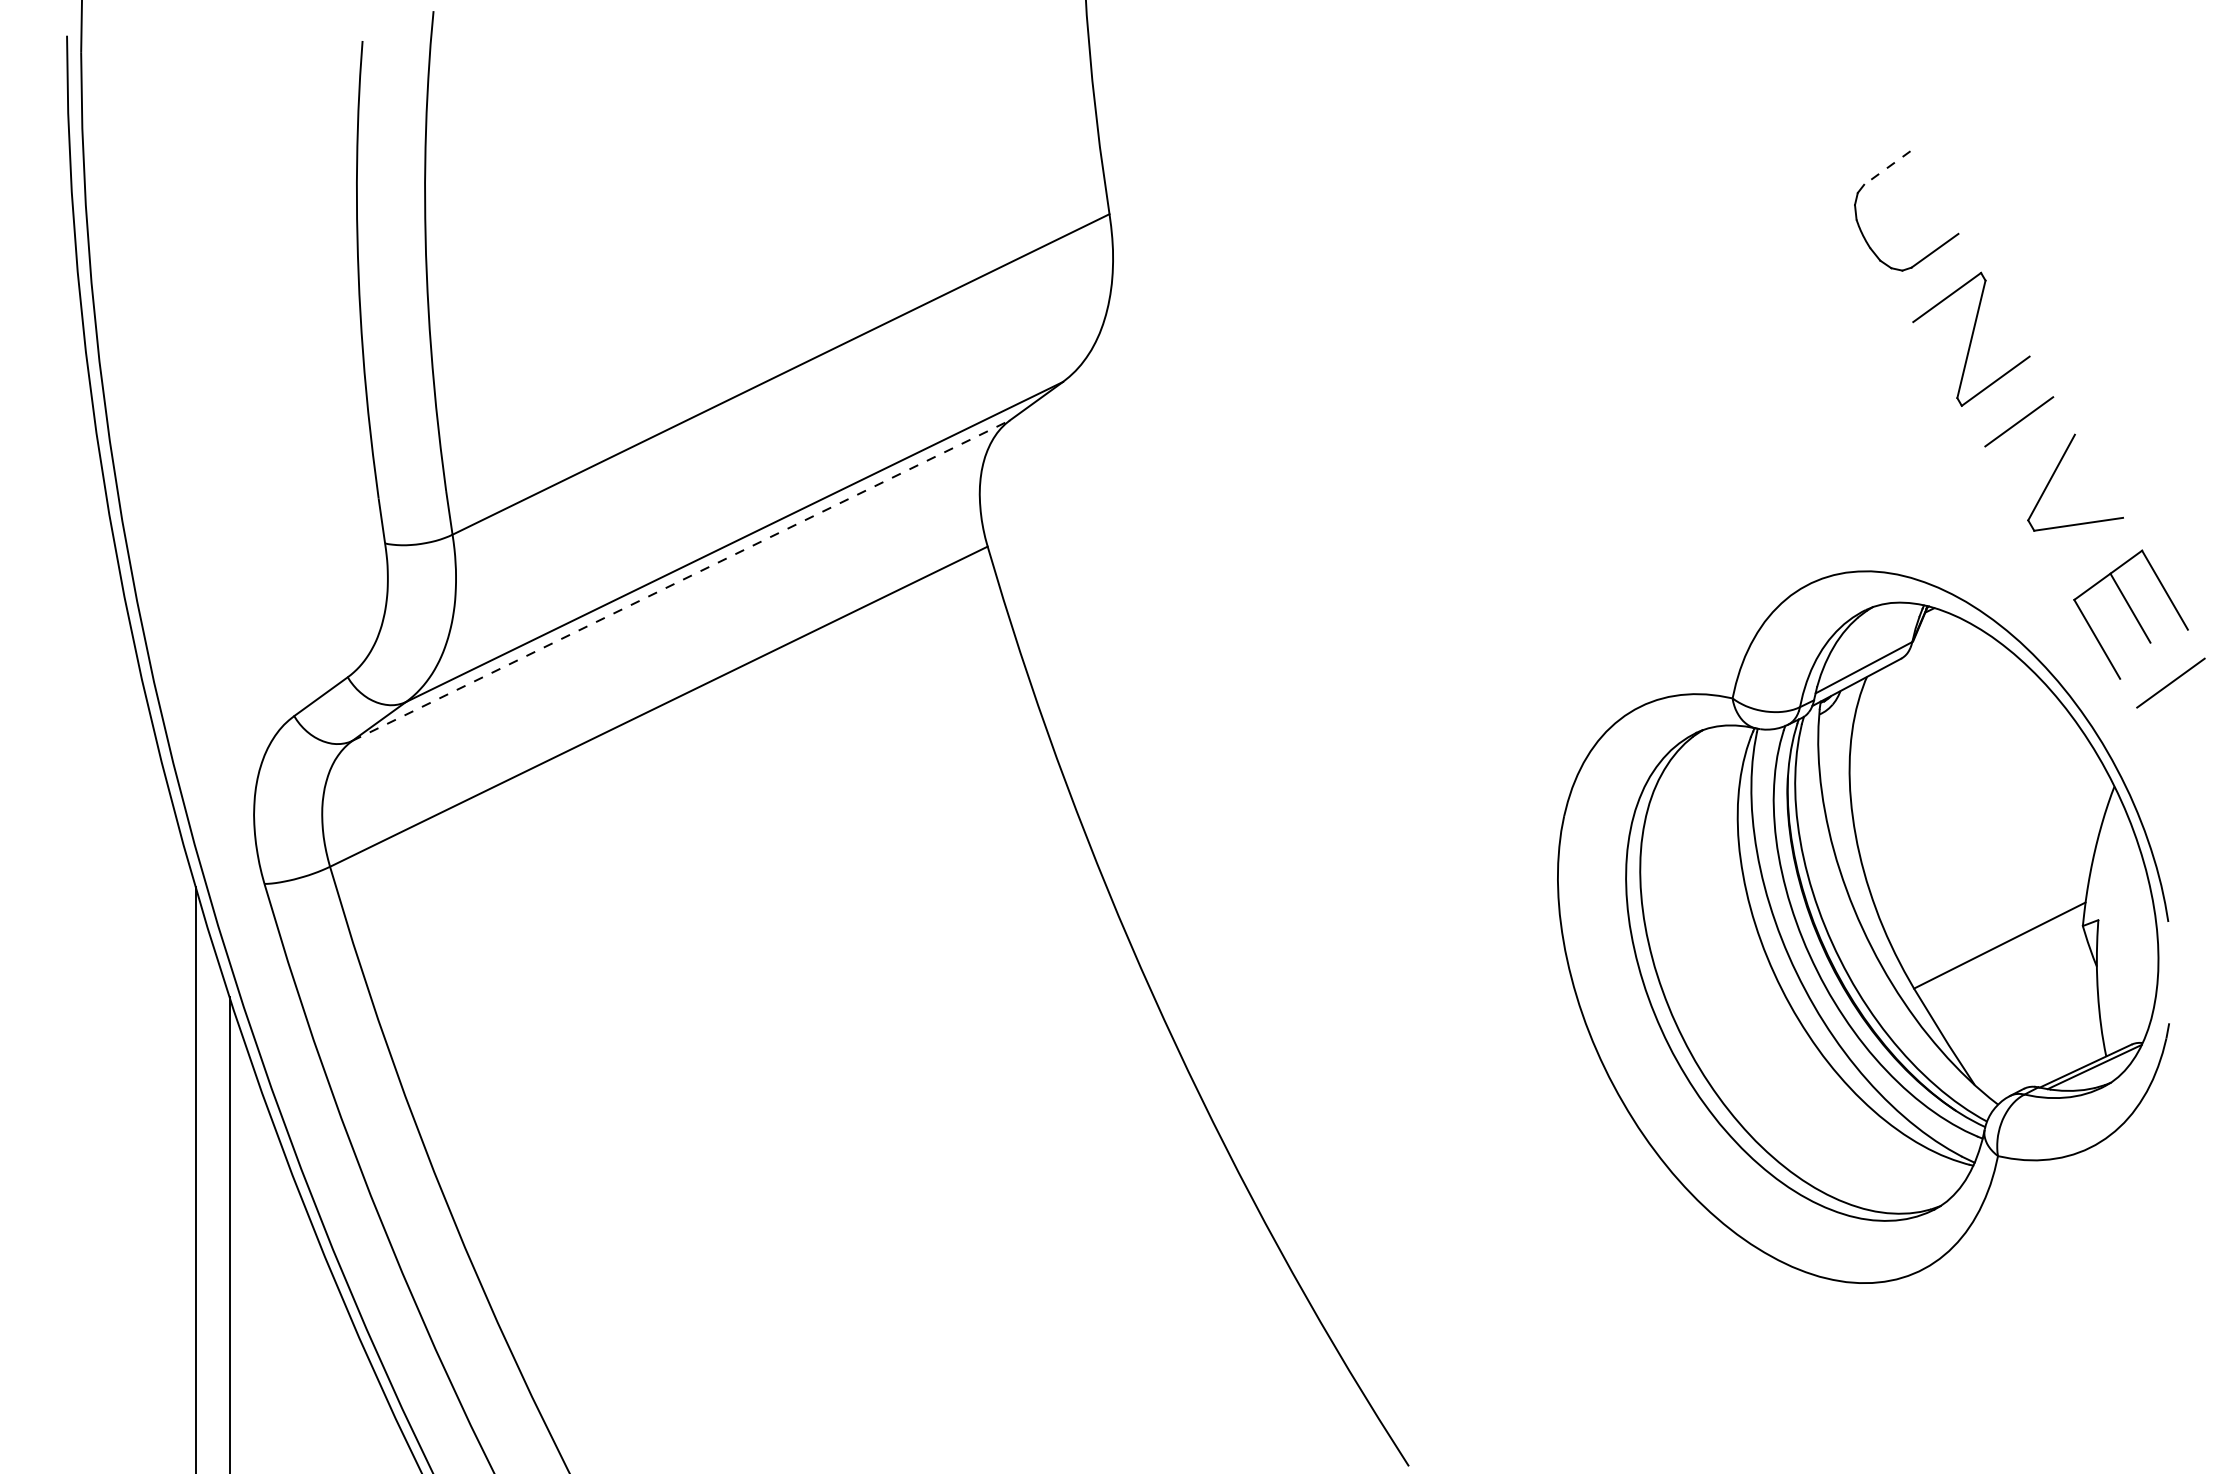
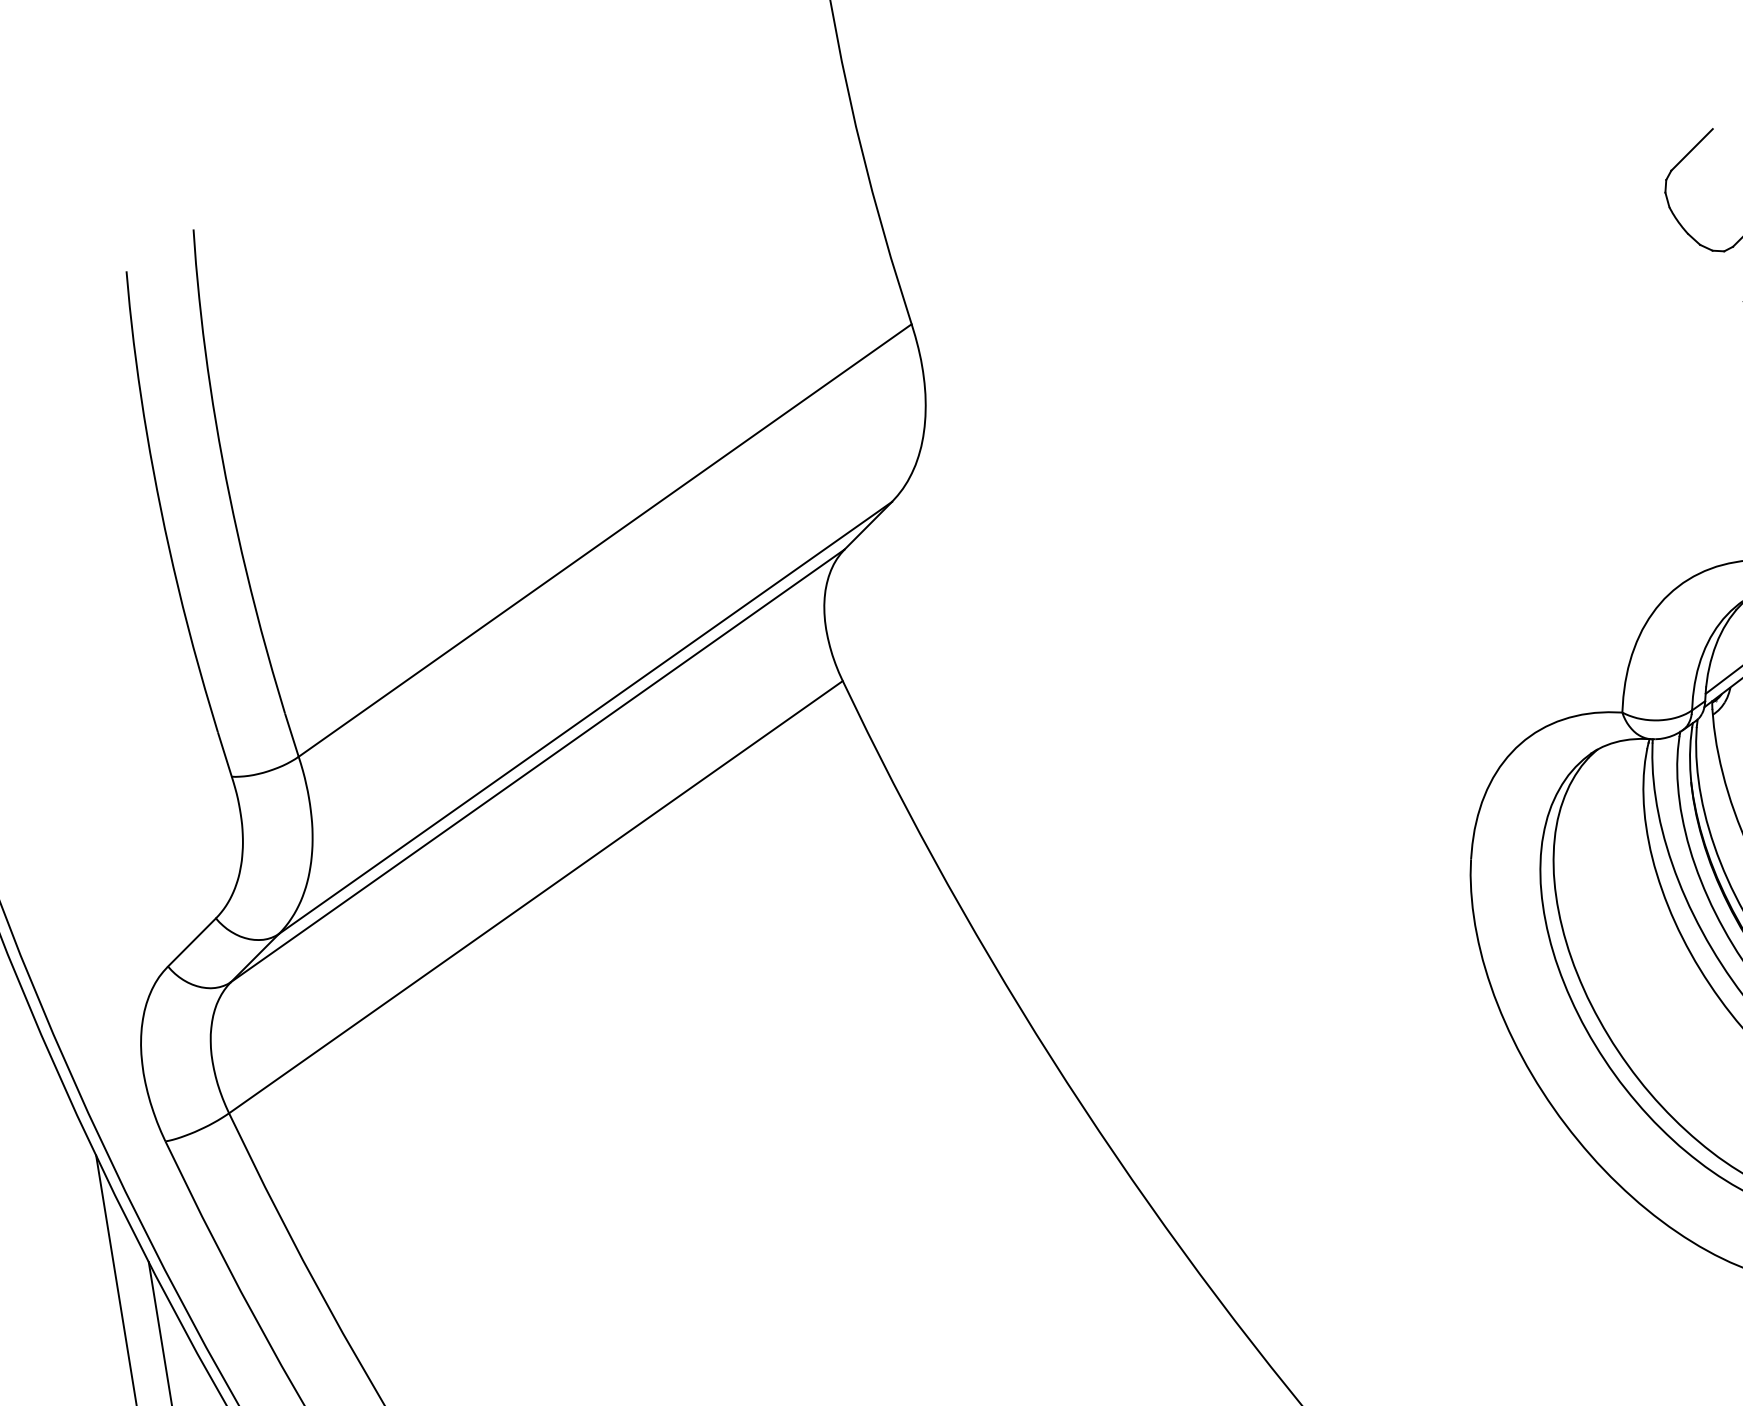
line: (1887, 168) -> (1692, 150), dashed -> solid
line: (681, 580) -> (538, 765), dashed -> solid

